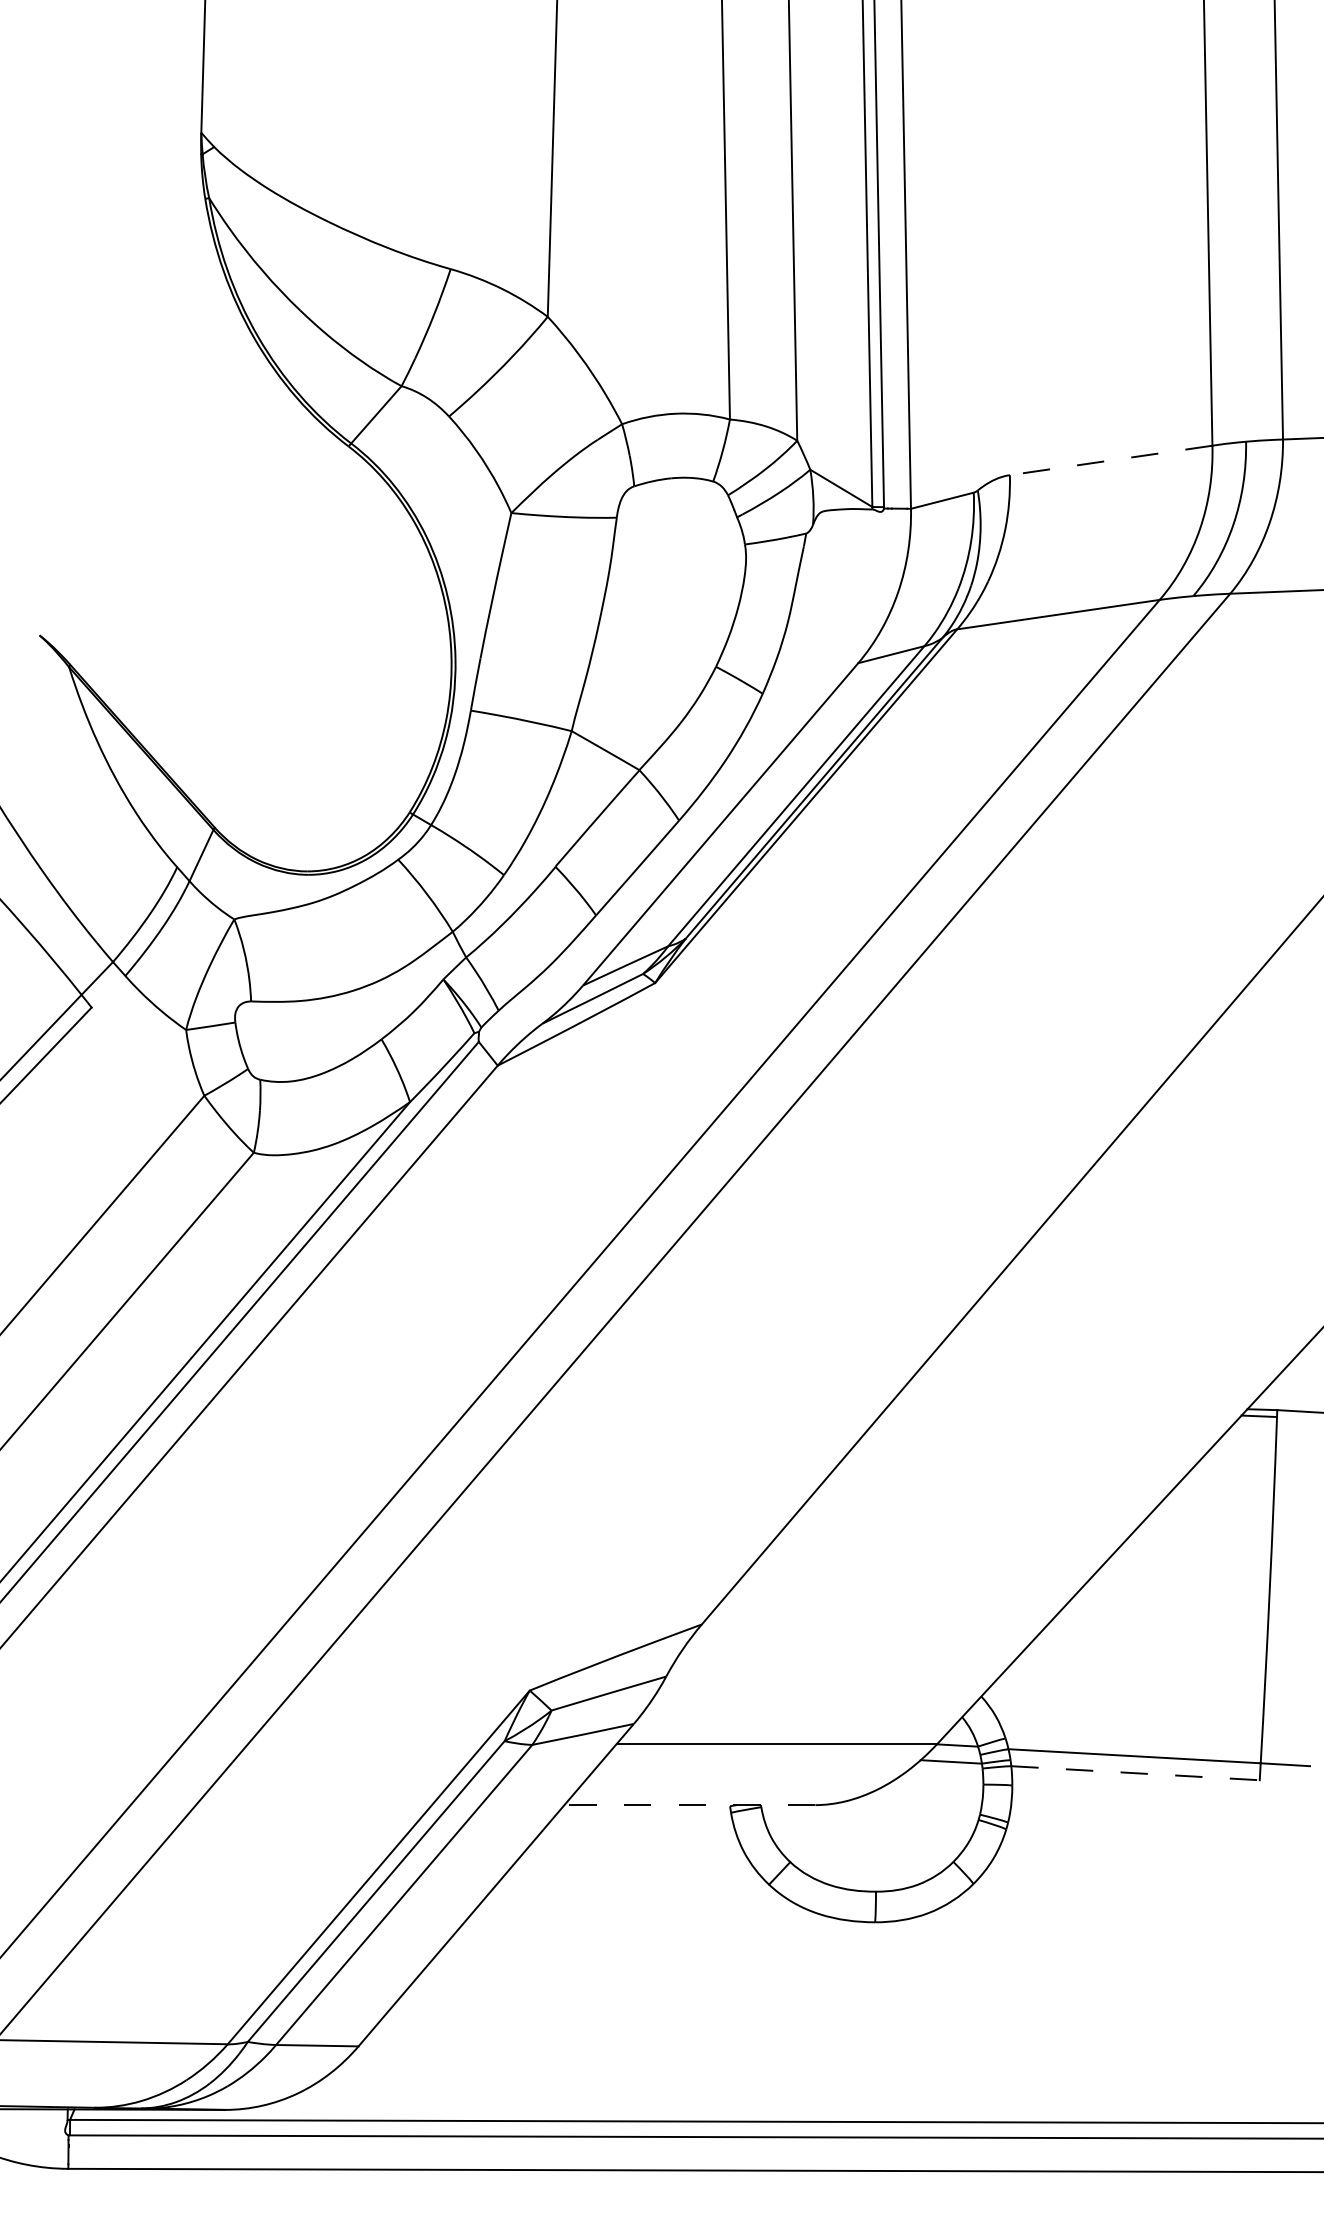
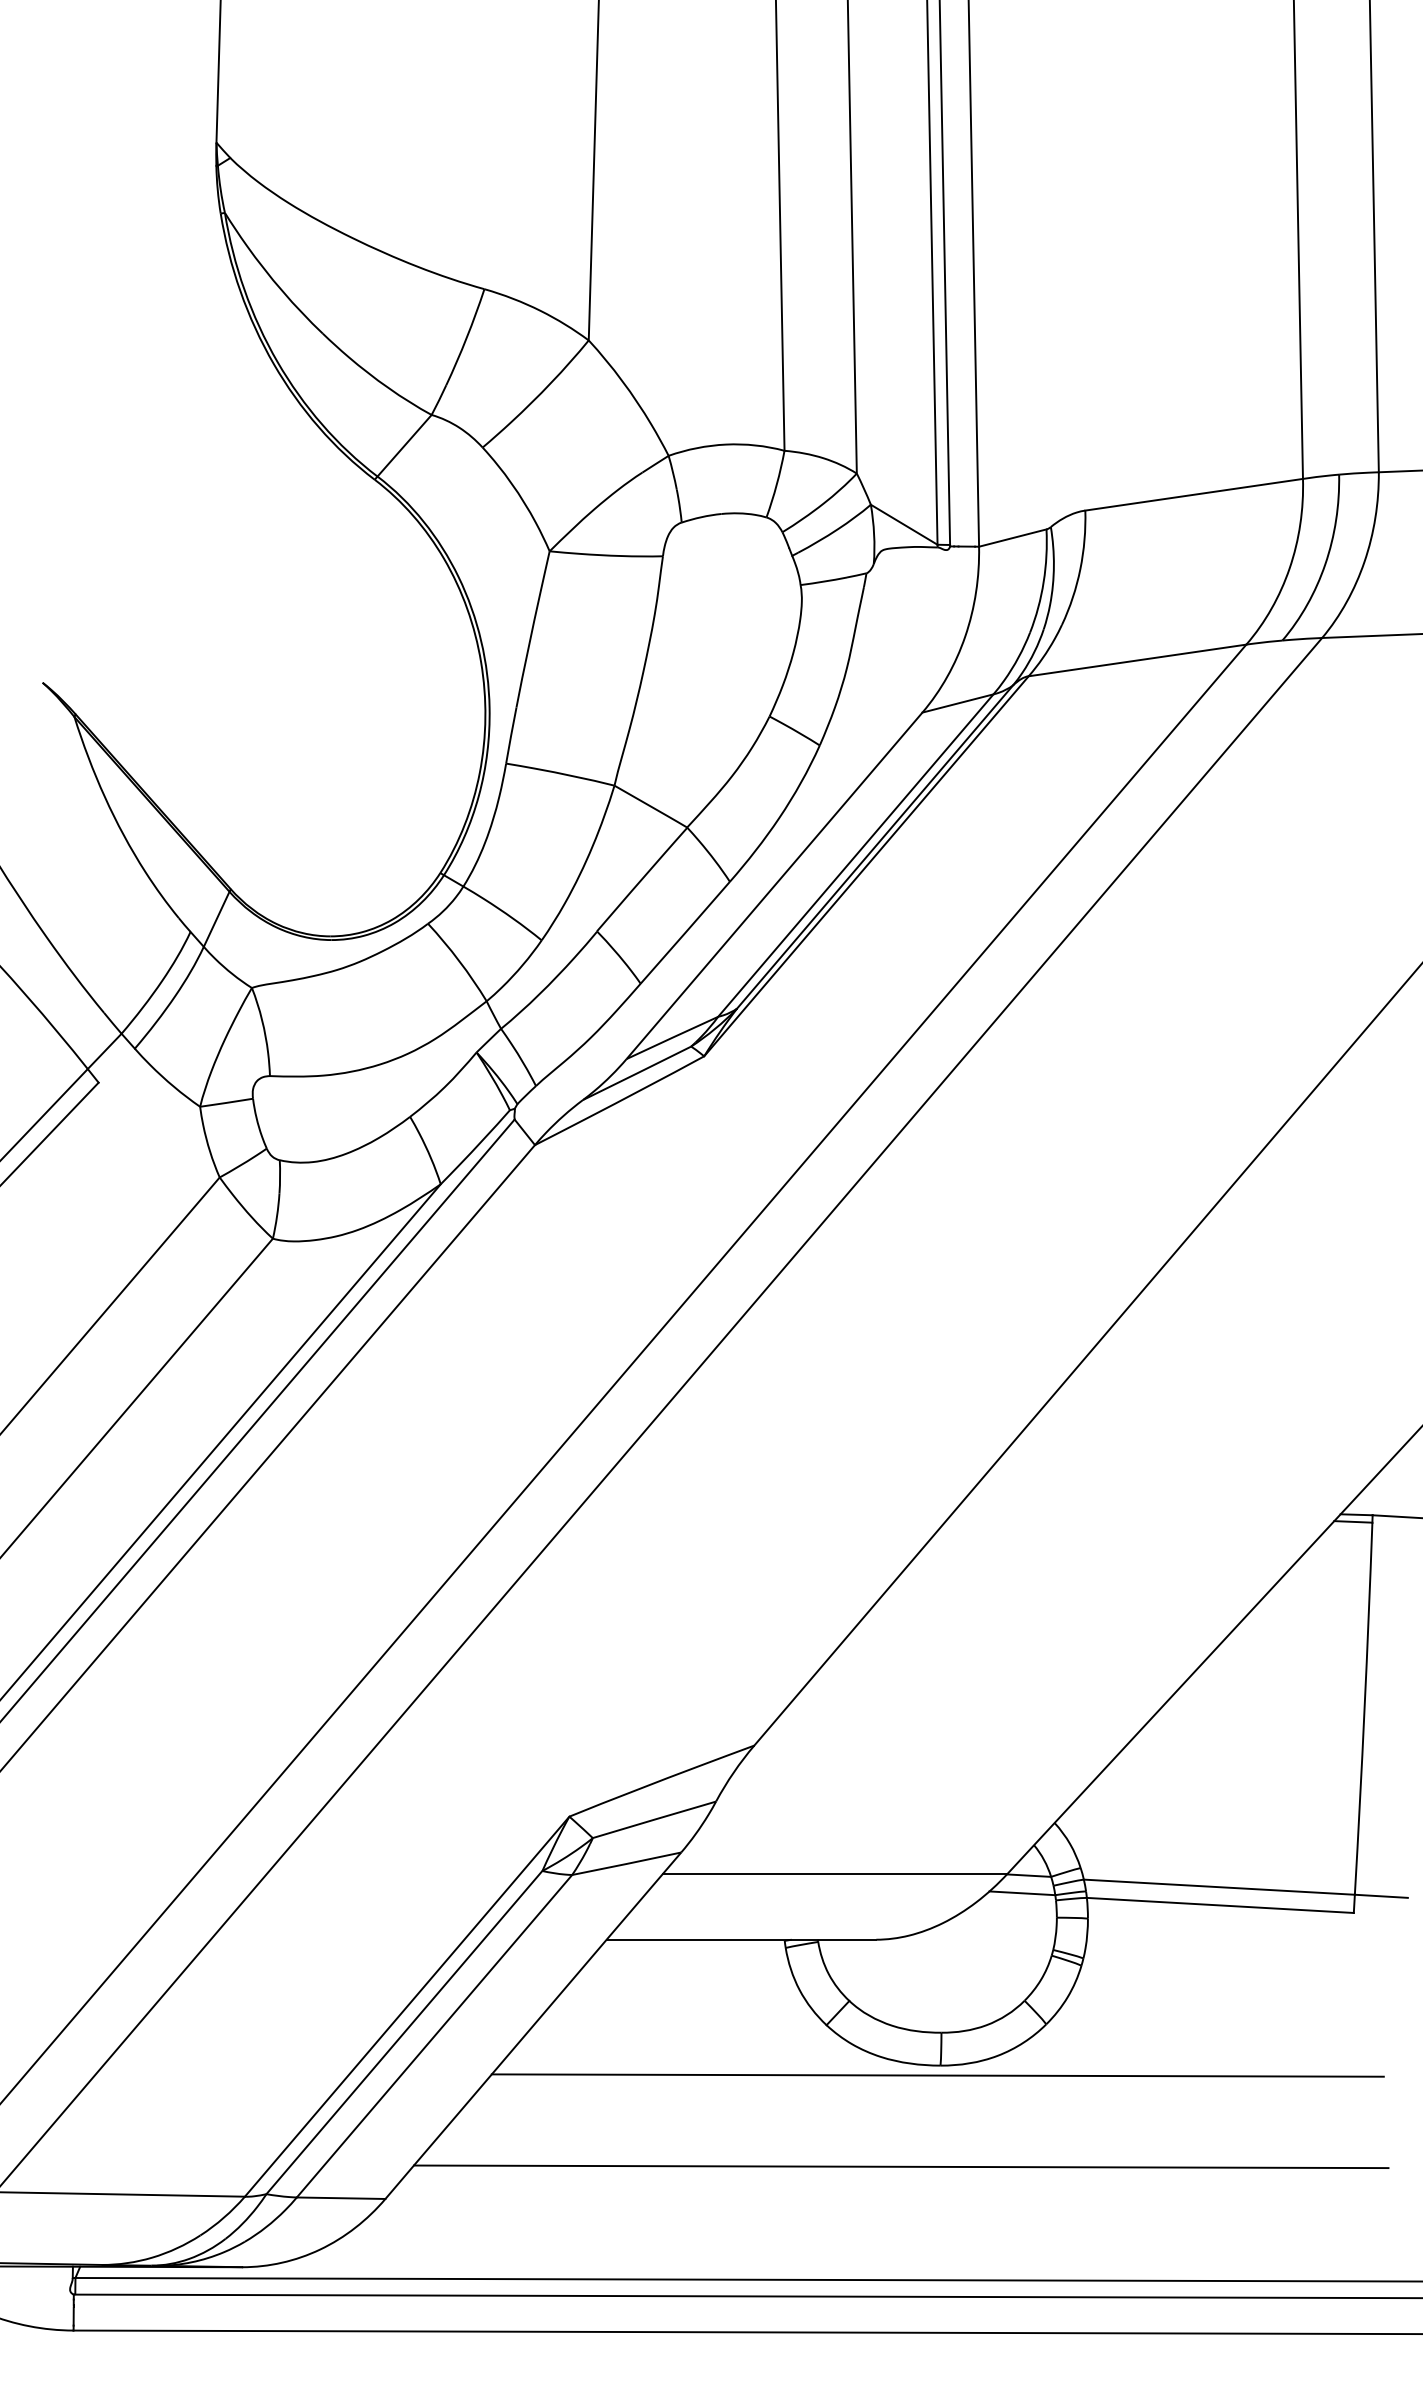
line: (1111, 460) -> (1194, 494), dashed -> solid
line: (1135, 1773) -> (1220, 1905), dashed -> solid
line: (689, 1804) -> (741, 1939), dashed -> solid
line: (872, 1931) -> (937, 2075), added
line: (837, 2016) -> (900, 2166), added

